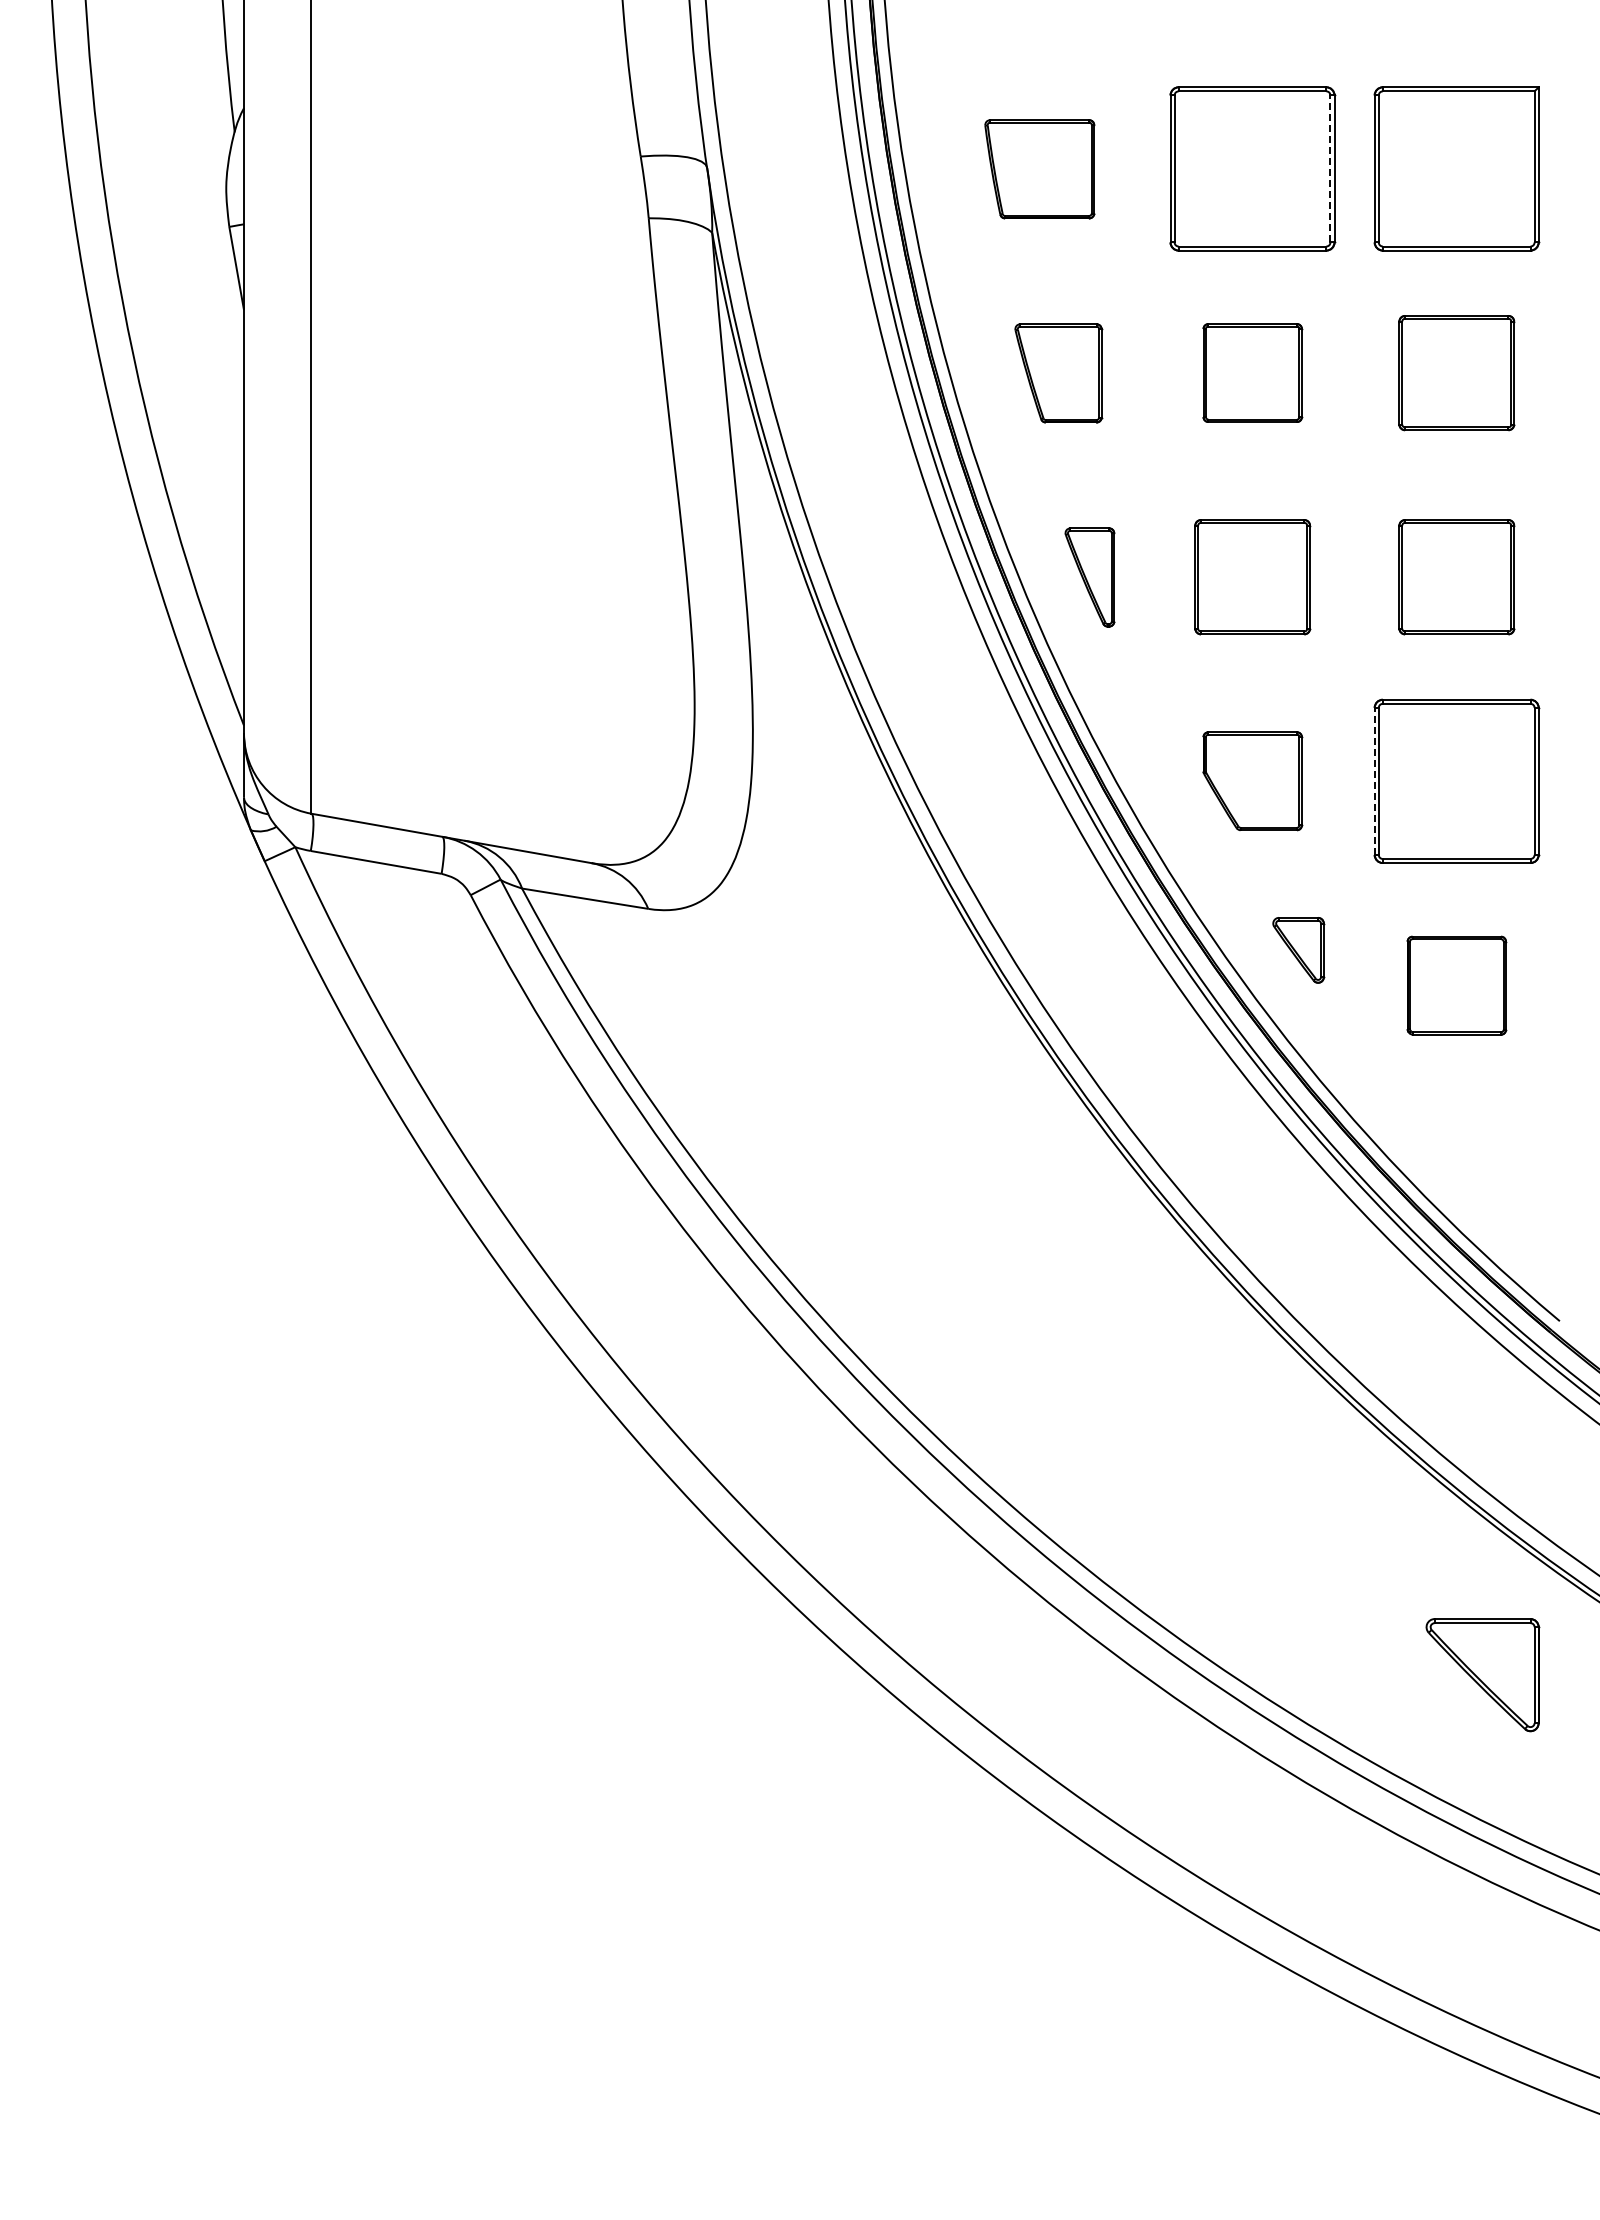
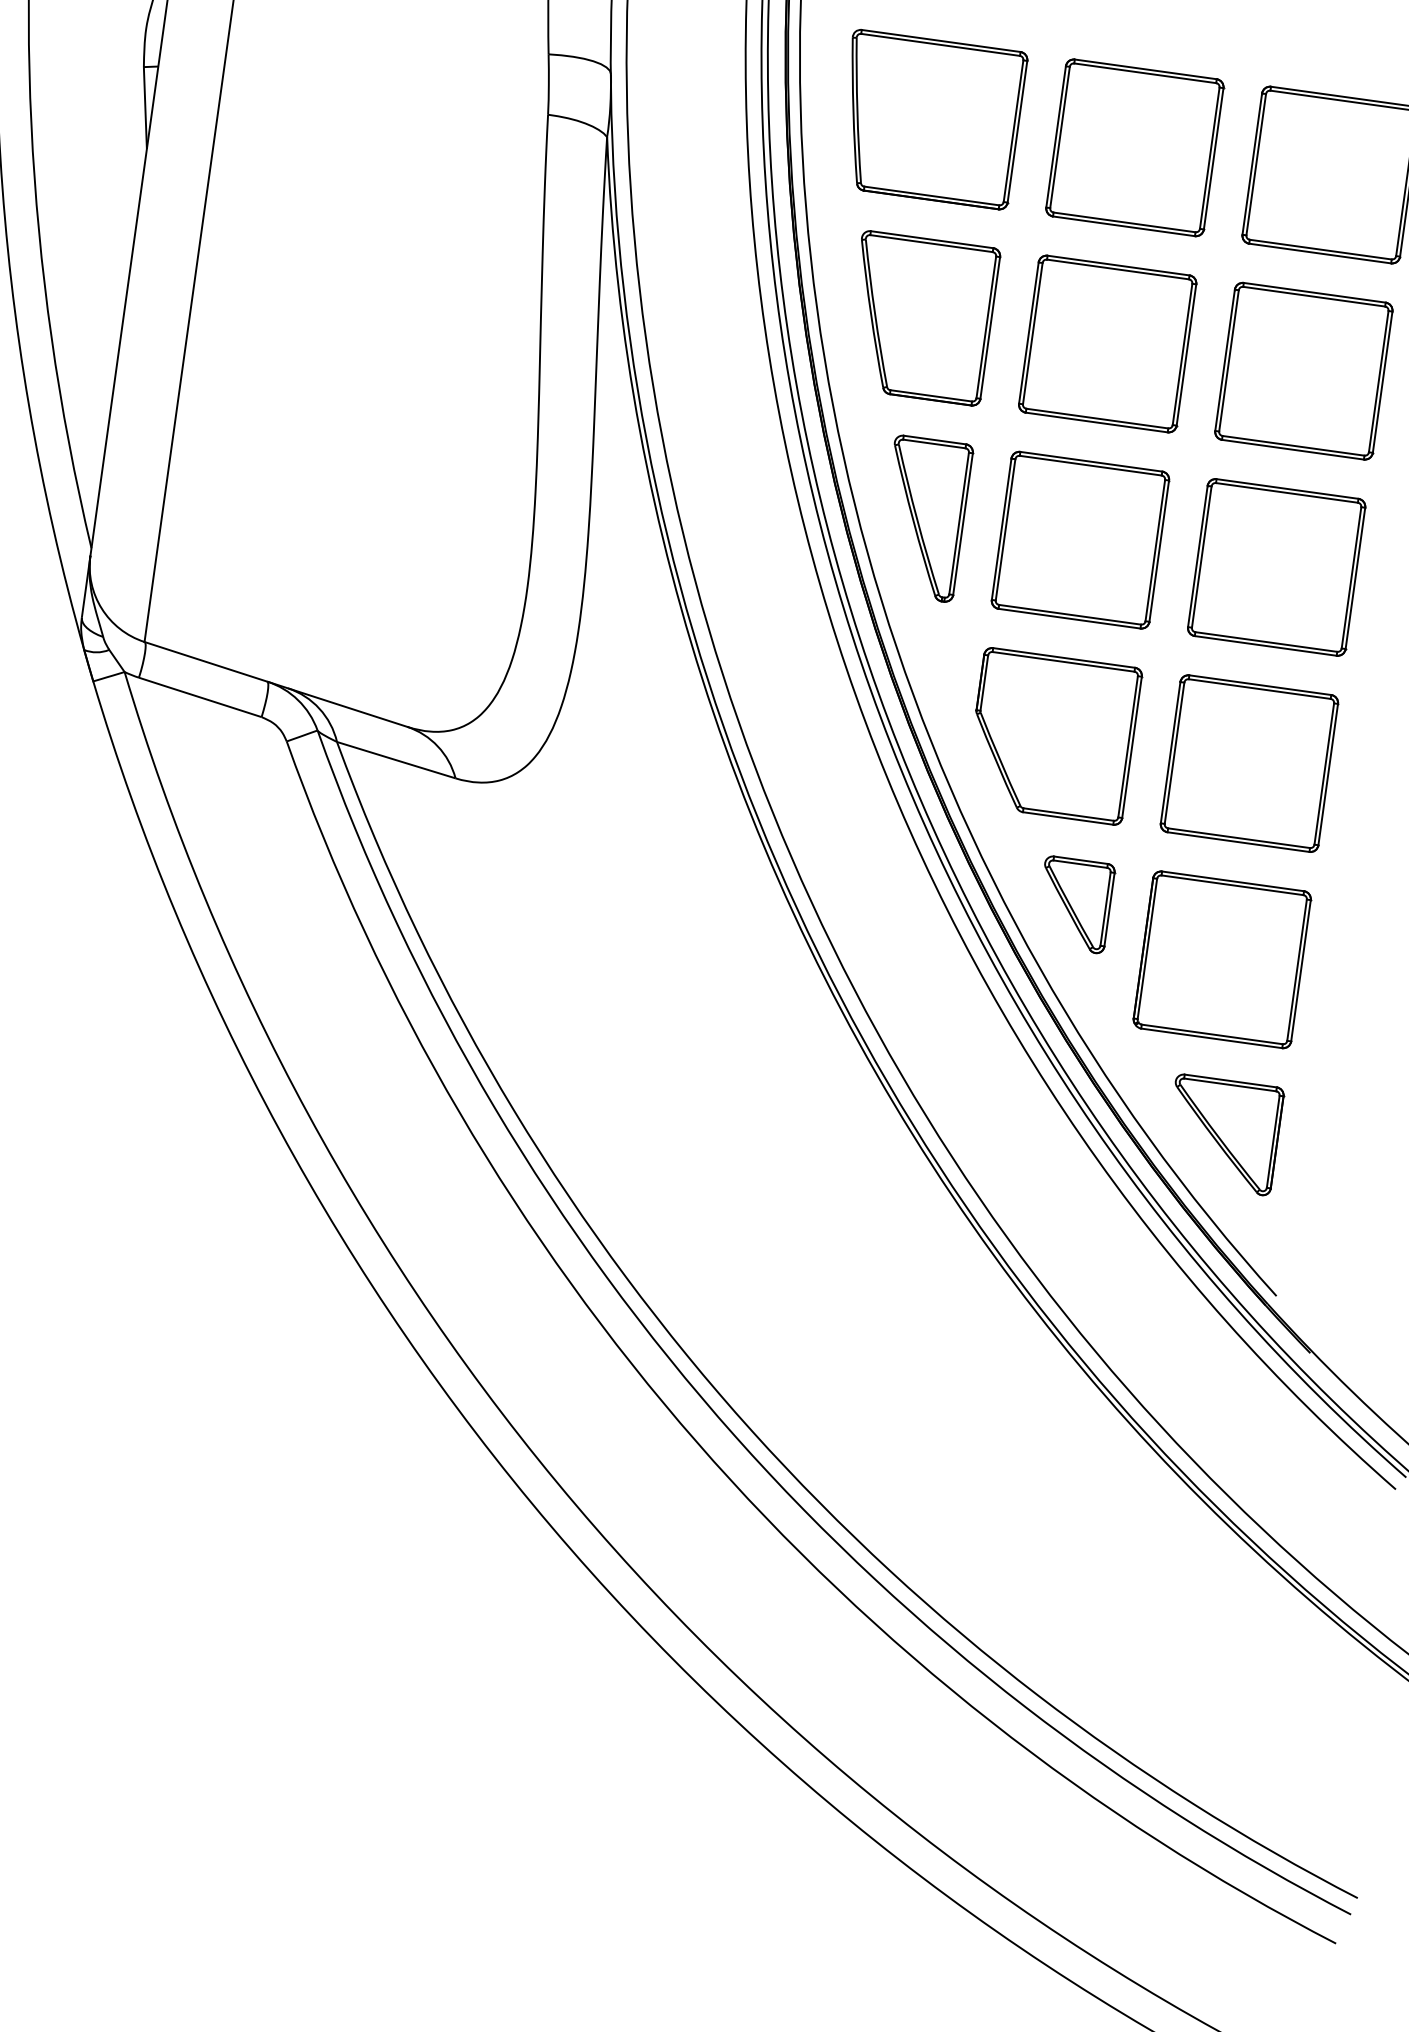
line: (1330, 168) -> (1209, 157), dashed -> solid
part: (1039, 169) -> (930, 119), size x1.67
part: (1252, 372) -> (1107, 343), size x1.67
part: (1456, 372) -> (1303, 370), size x1.43
part: (1058, 373) -> (921, 318), size x1.67
part: (1252, 576) -> (1080, 539), size x1.43
part: (1456, 576) -> (1276, 566), size x1.43
part: (1089, 577) -> (923, 518), size x1.67
part: (1252, 780) -> (1053, 735), size x1.67
line: (1374, 780) -> (1170, 751), dashed -> solid
part: (1298, 950) -> (1074, 905), size x1.43
part: (1456, 985) -> (1222, 959), size x1.67
part: (1482, 1675) -> (1223, 1135), moved

